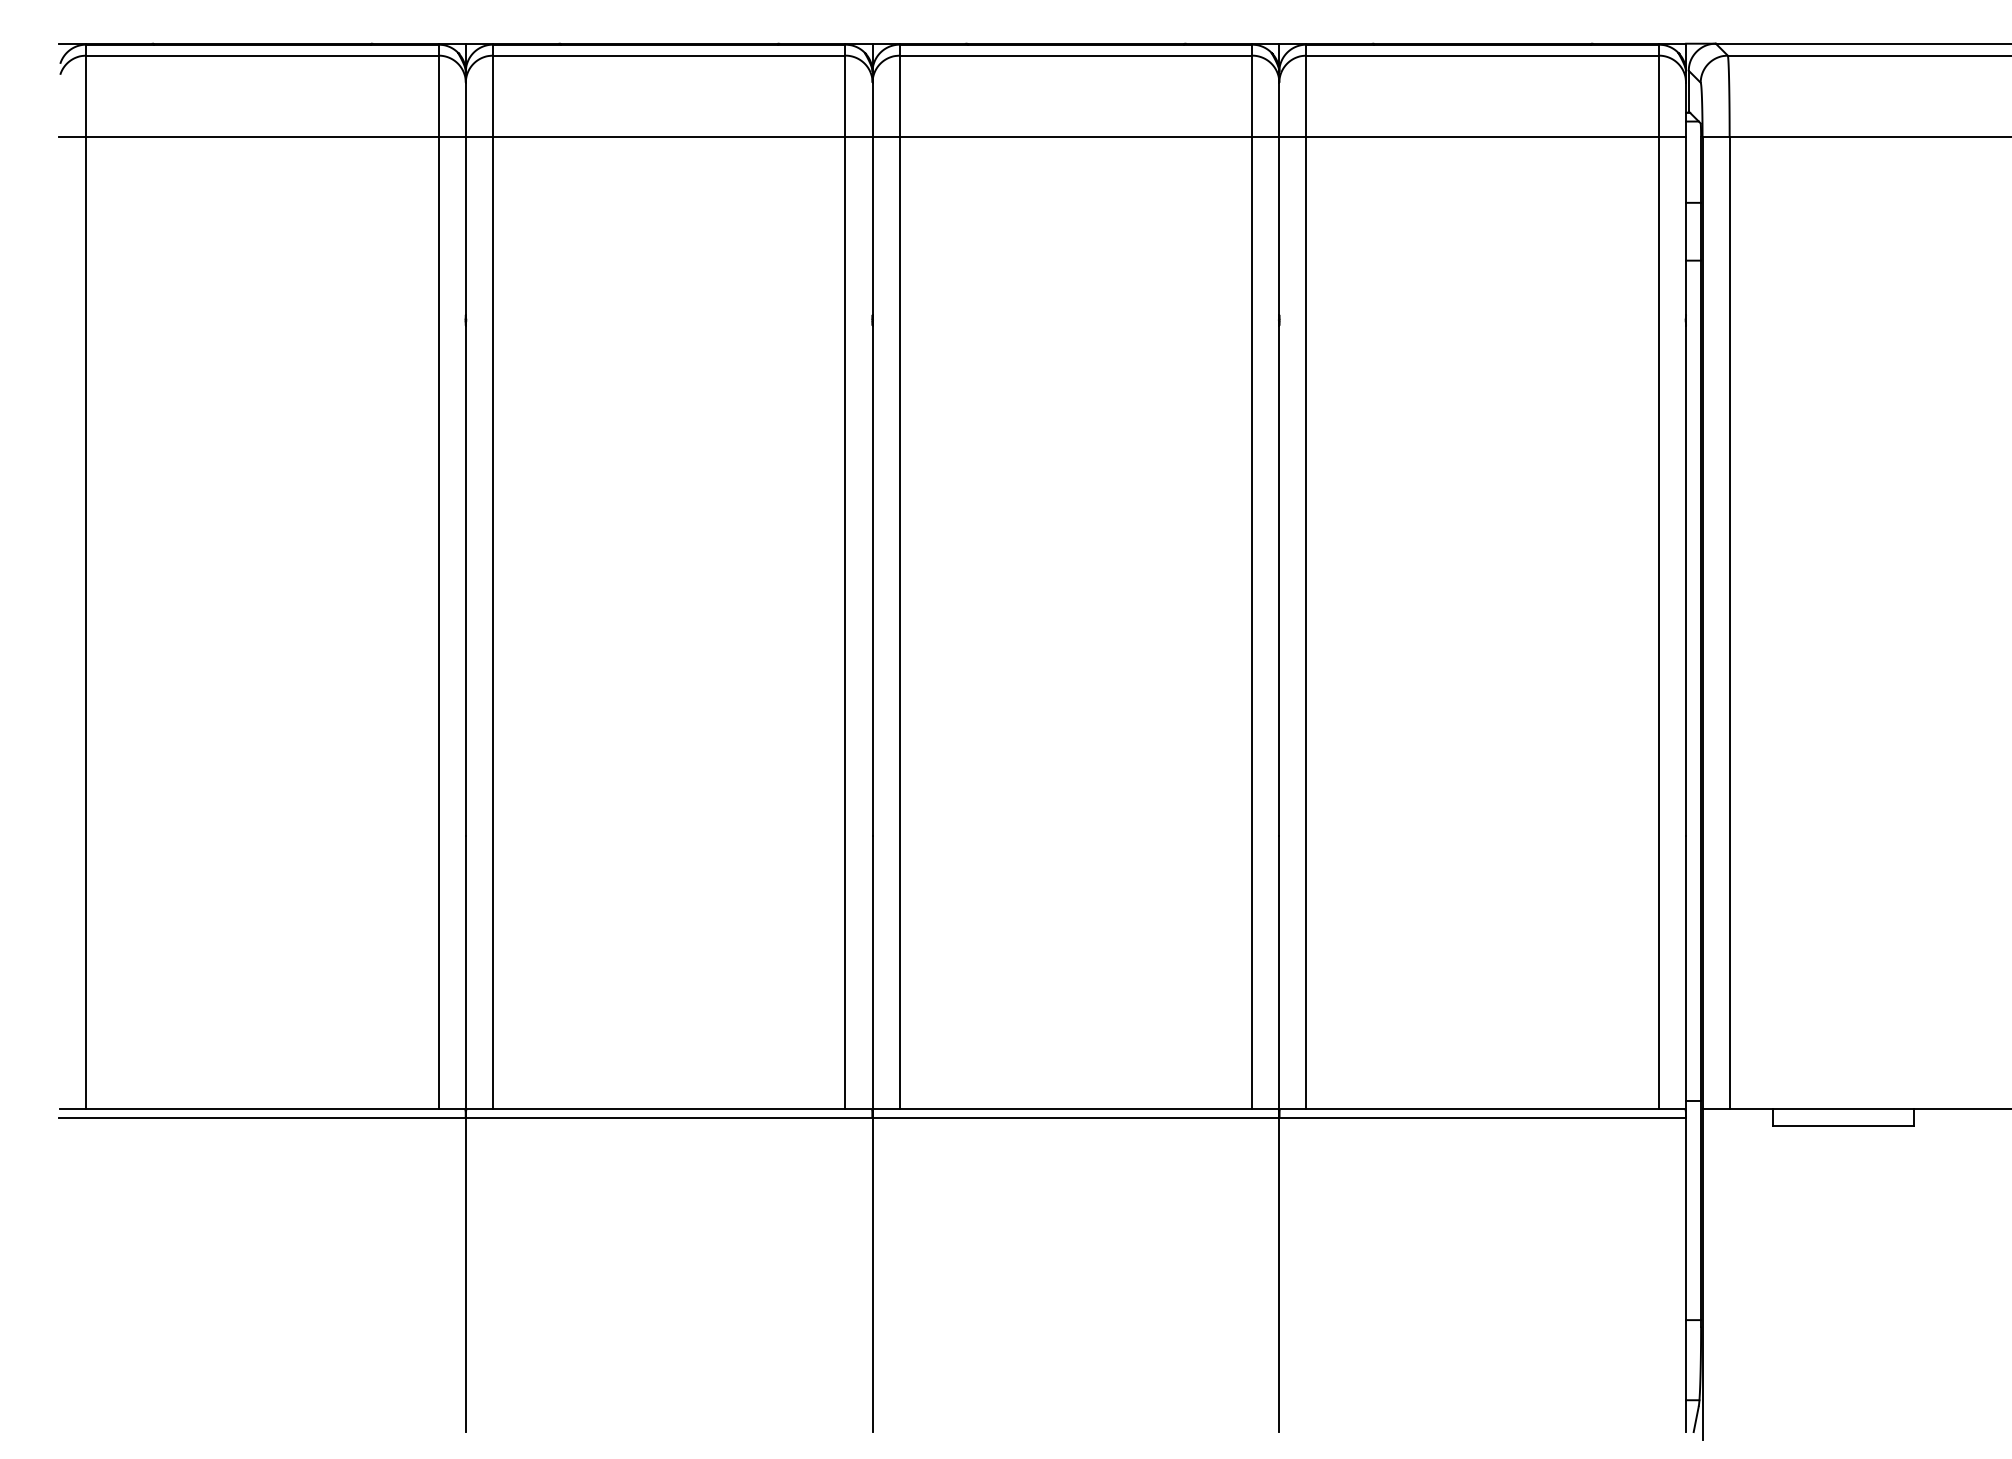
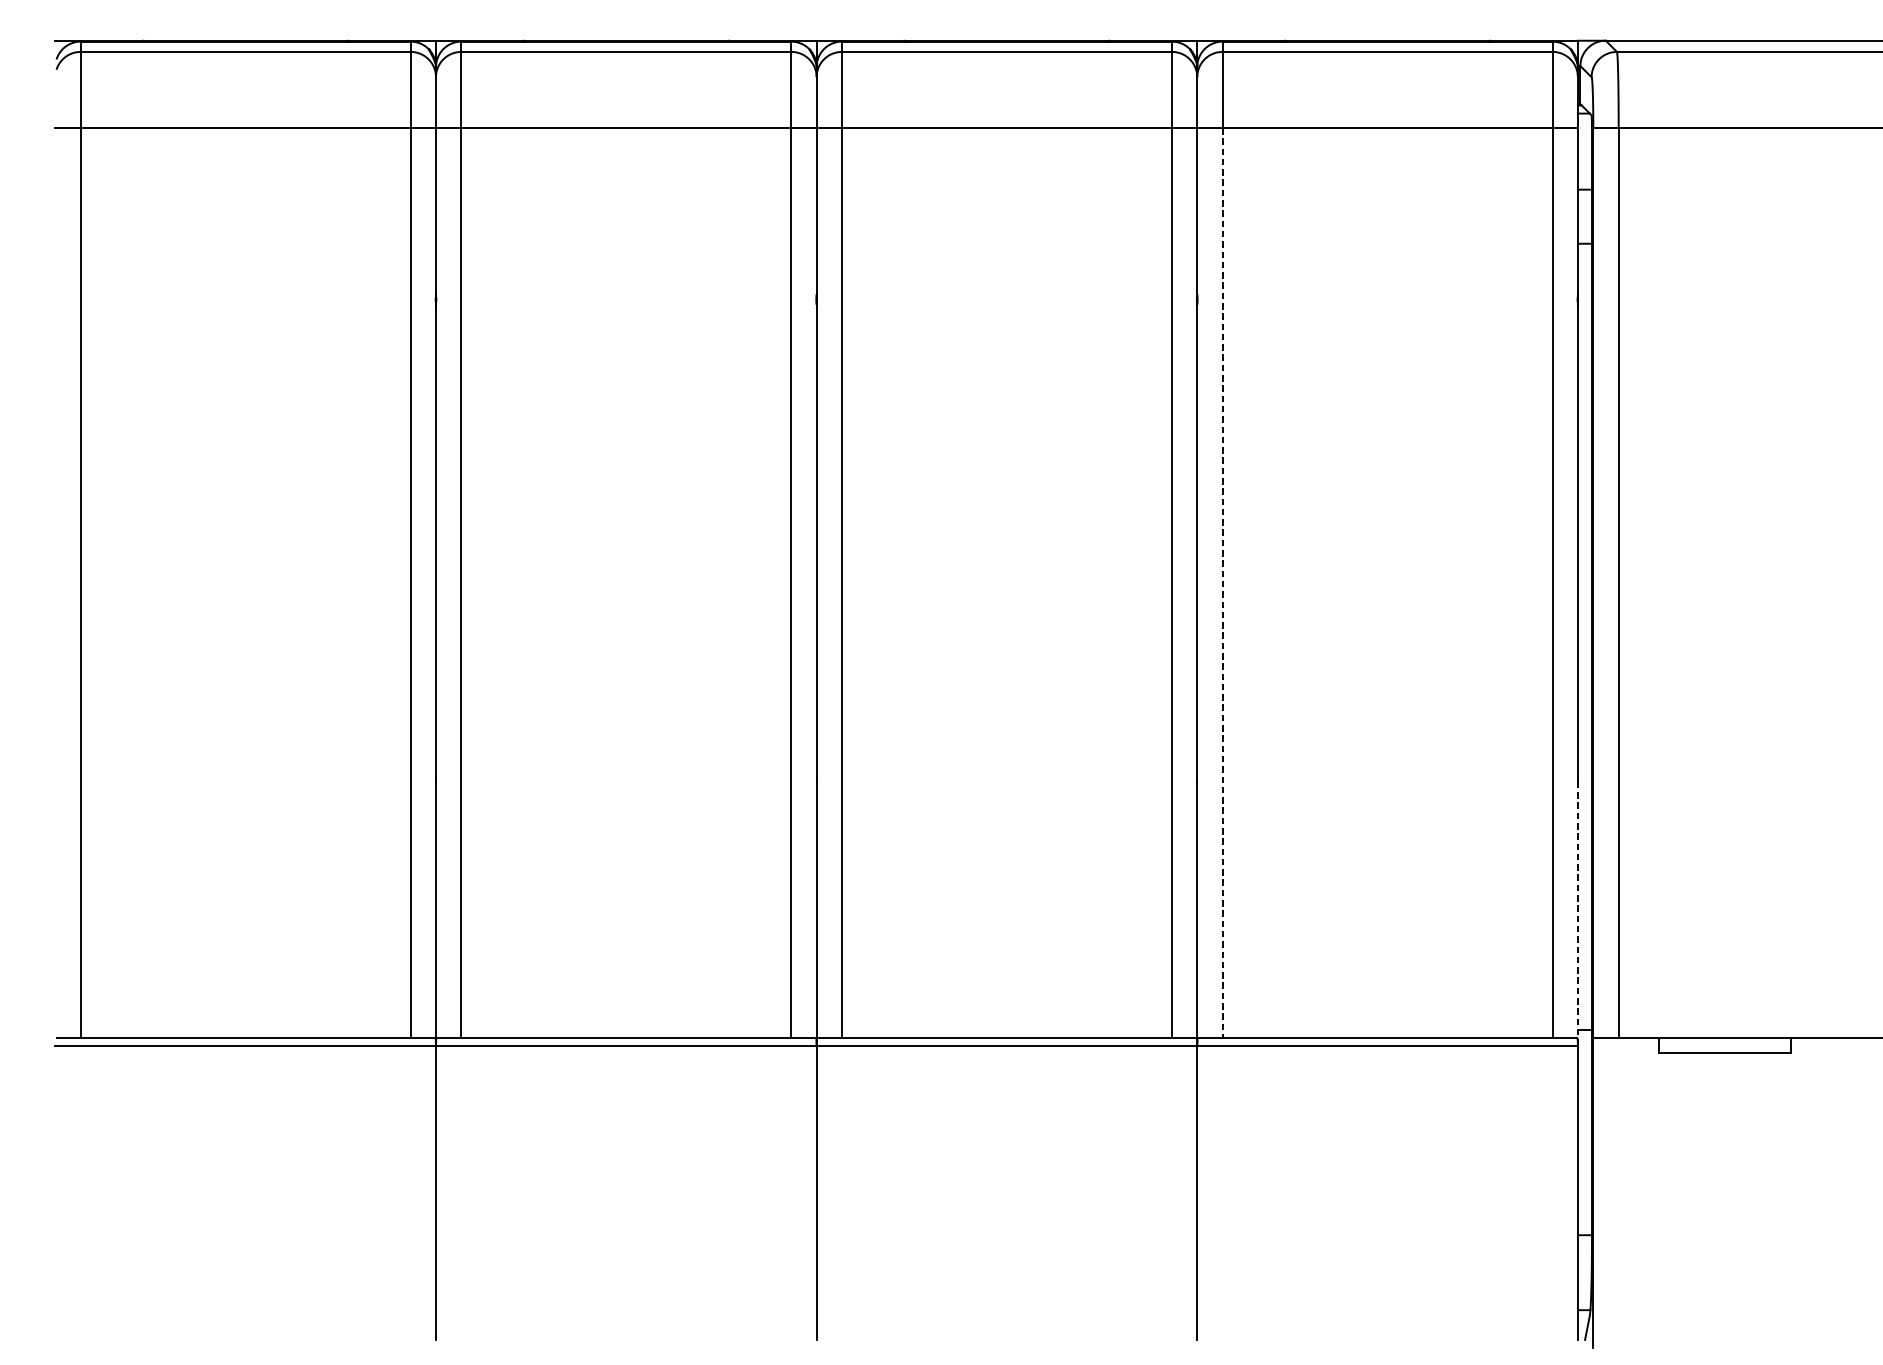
line: (1306, 623) -> (1222, 583), solid -> dashed
line: (1686, 976) -> (1578, 913), solid -> dashed

